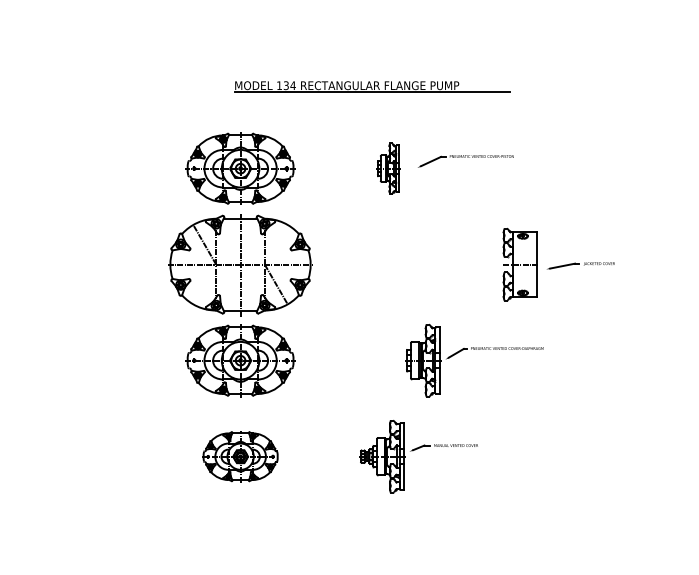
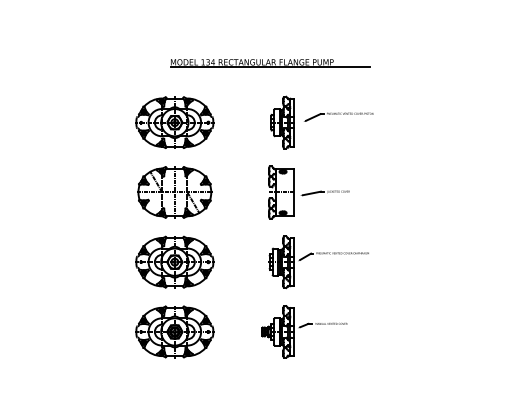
part: (388, 168) -> (282, 122), size x1.43
part: (240, 264) -> (174, 192), size x0.71
part: (557, 264) -> (308, 192), moved
part: (475, 350) -> (319, 254), moved
part: (240, 456) -> (174, 331), size x1.43

